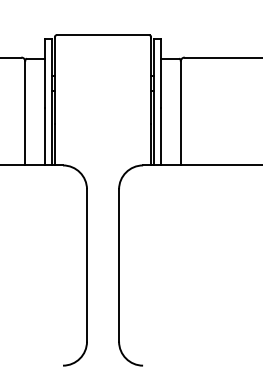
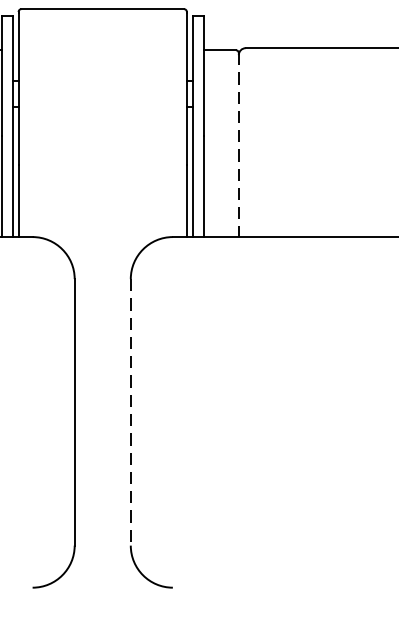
line: (180, 112) -> (238, 144), solid -> dashed
line: (119, 266) -> (131, 414), solid -> dashed

